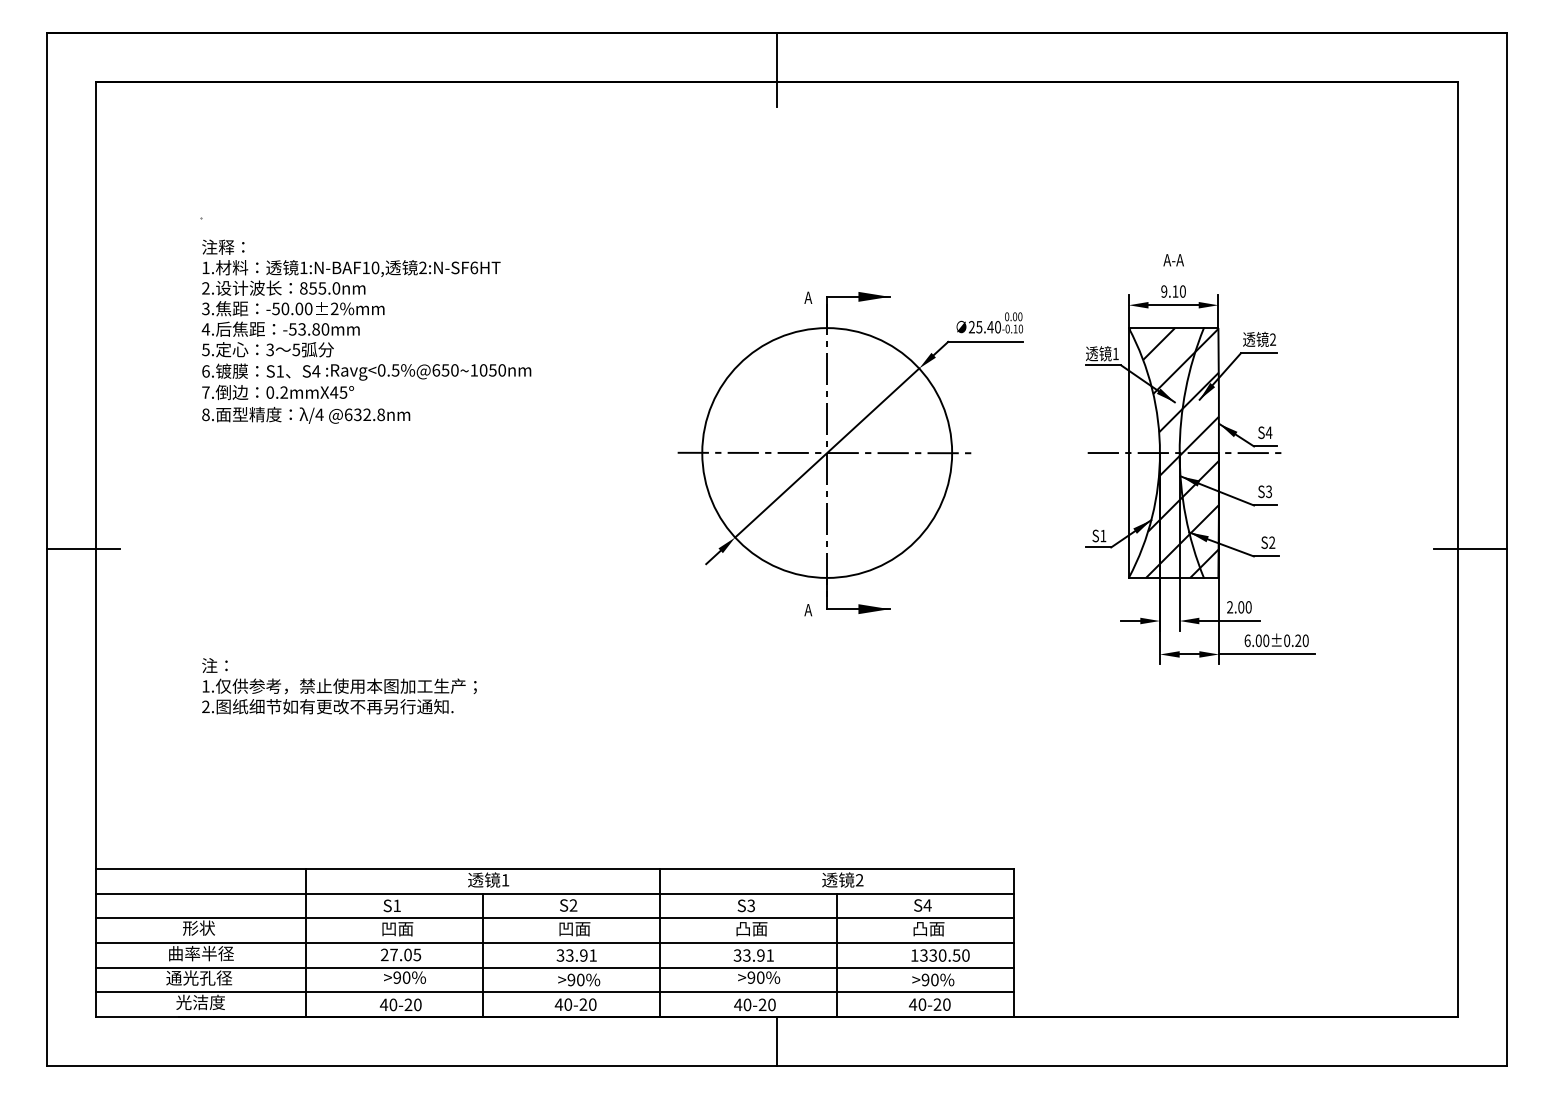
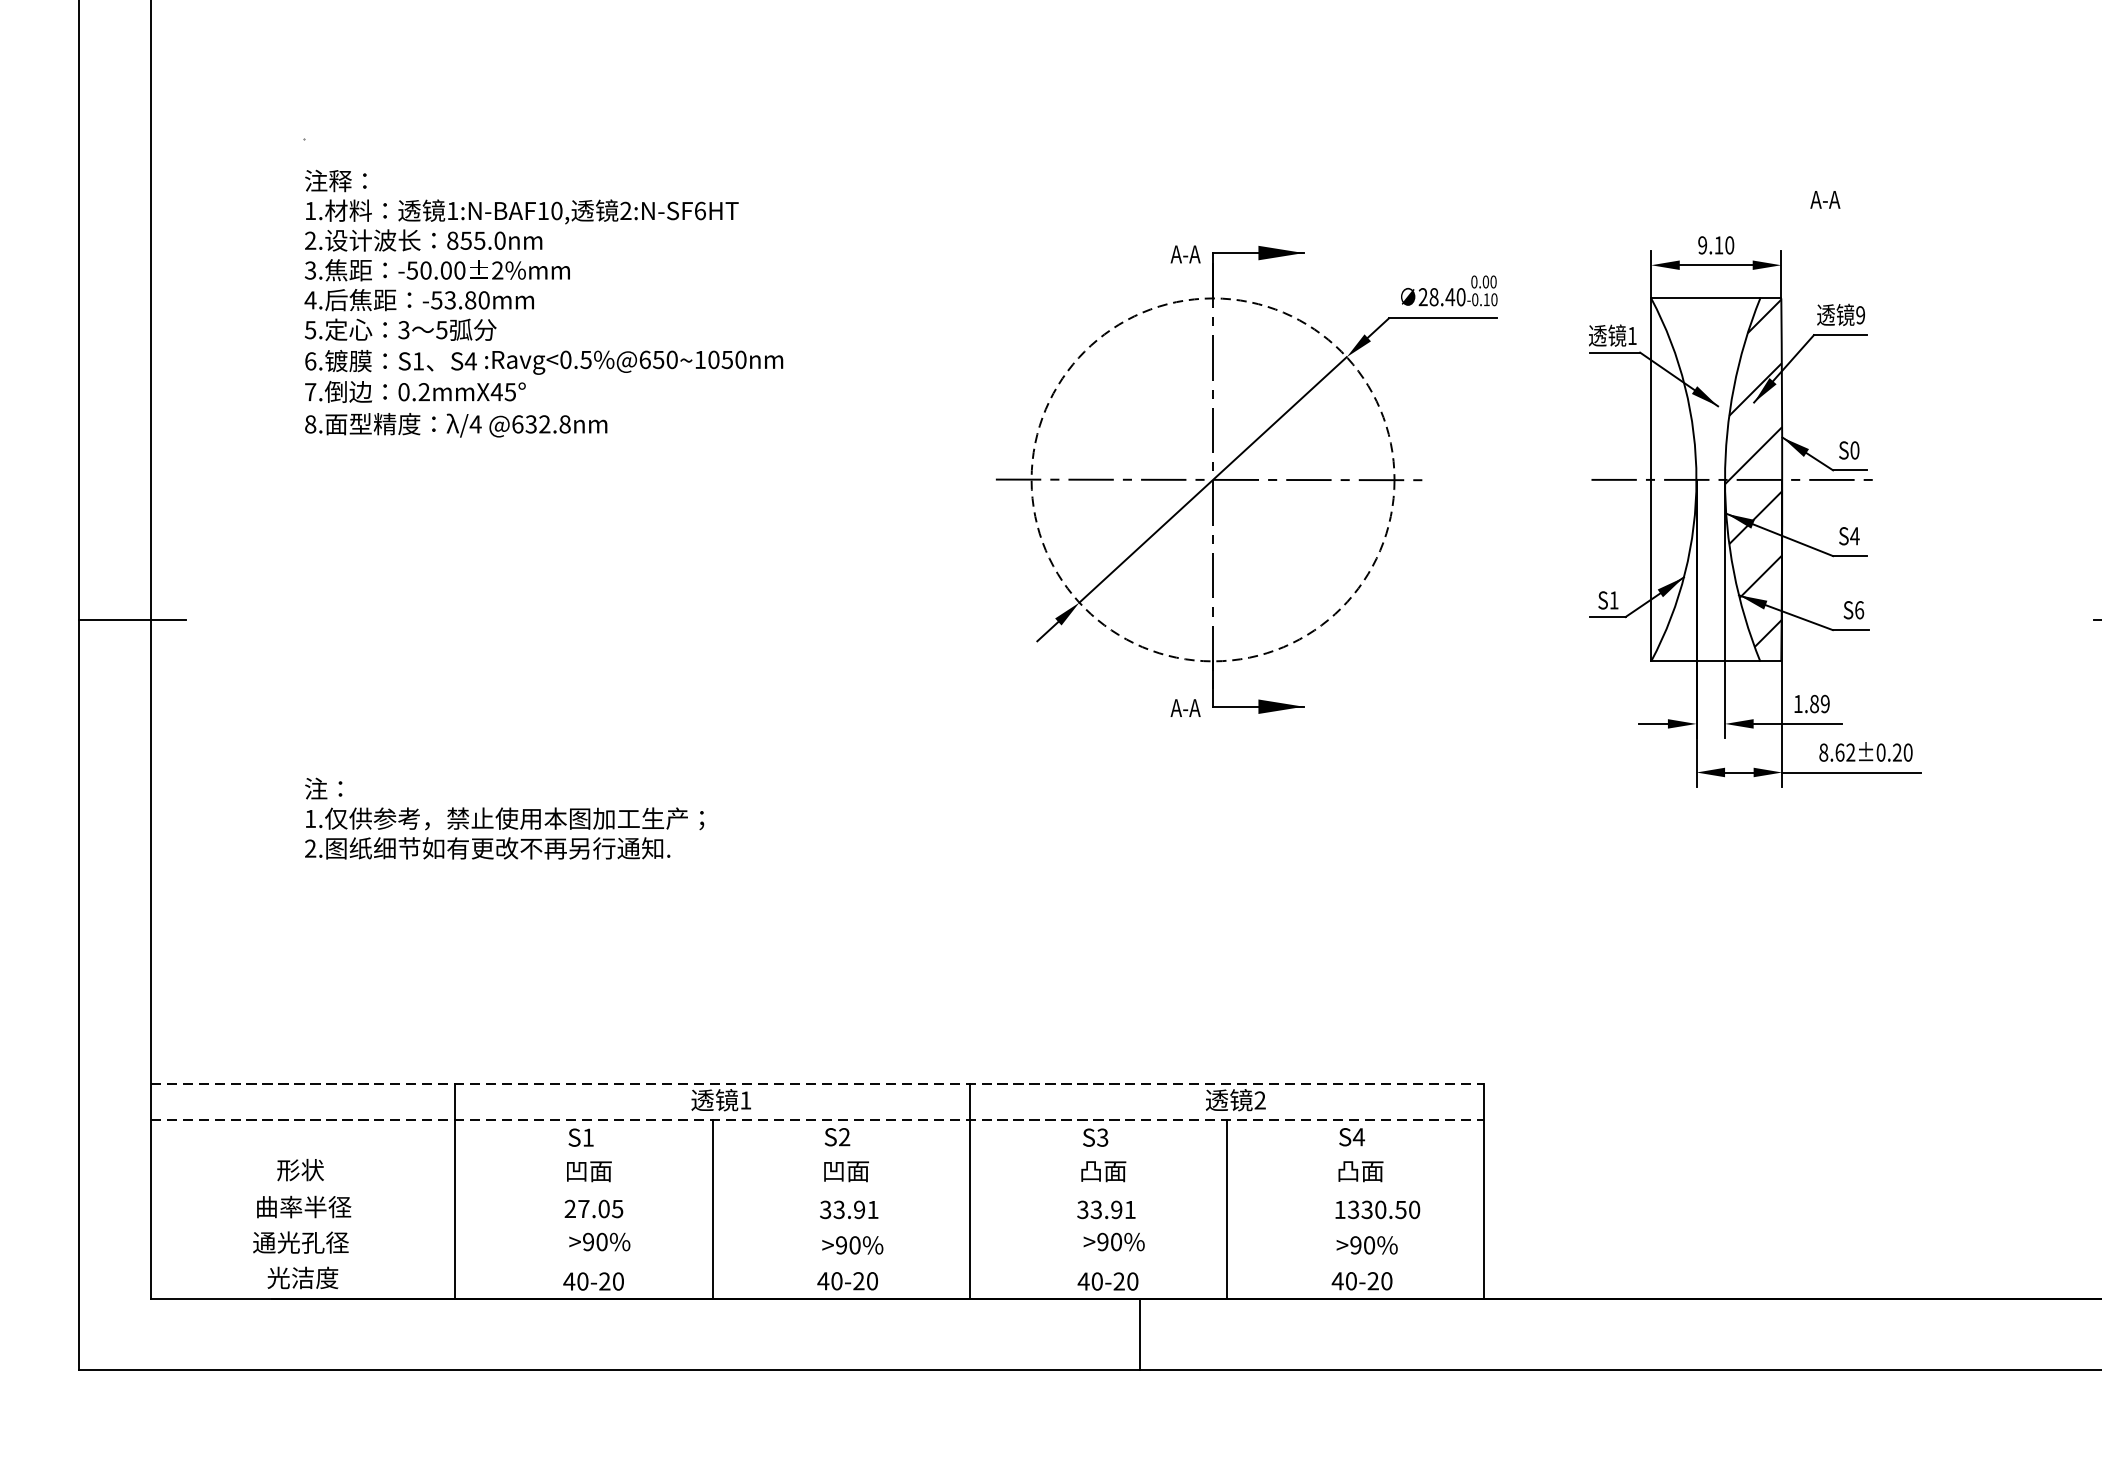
text: (1173, 260) -> (1825, 200), moved
text: (808, 297) -> (1185, 253), A -> A-A
text: (979, 327) -> (1434, 297), 25.40 -> 28.40
text: (1273, 339) -> (1861, 314), 2 -> 9
text: (1268, 432) -> (1854, 450), S4 -> S0
circle: (827, 452) -> (1213, 479), solid -> dashed
hatch: (1165, 452) -> (1704, 479), removed
text: (1268, 491) -> (1854, 535), S3 -> S4
text: (1272, 542) -> (1859, 609), S2 -> S6
text: (1239, 607) -> (1811, 704), 2.00 -> 1.89
text: (808, 610) -> (1185, 708), A -> A-A
text: (1256, 640) -> (1836, 752), 6.00±0.20 -> 8.62±0.20
line: (554, 869) -> (816, 1084), solid -> dashed
line: (554, 893) -> (816, 1119), solid -> dashed
line: (554, 918) -> (816, 1156), removed
line: (554, 942) -> (816, 1190), removed
line: (554, 967) -> (816, 1227), removed
line: (554, 992) -> (816, 1263), removed

